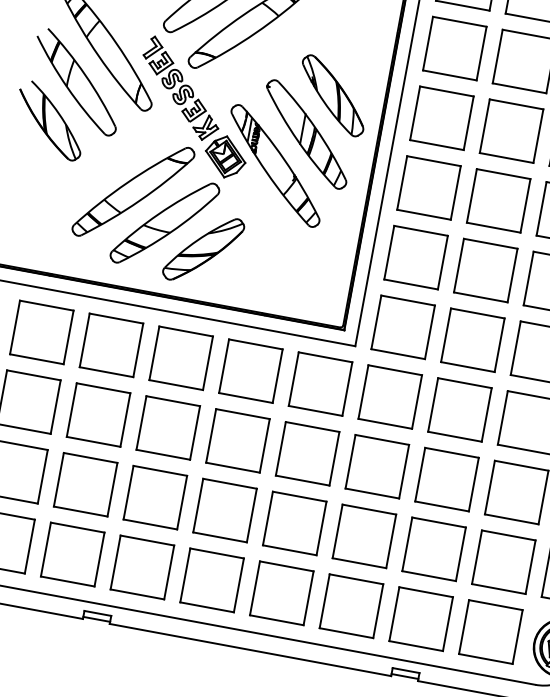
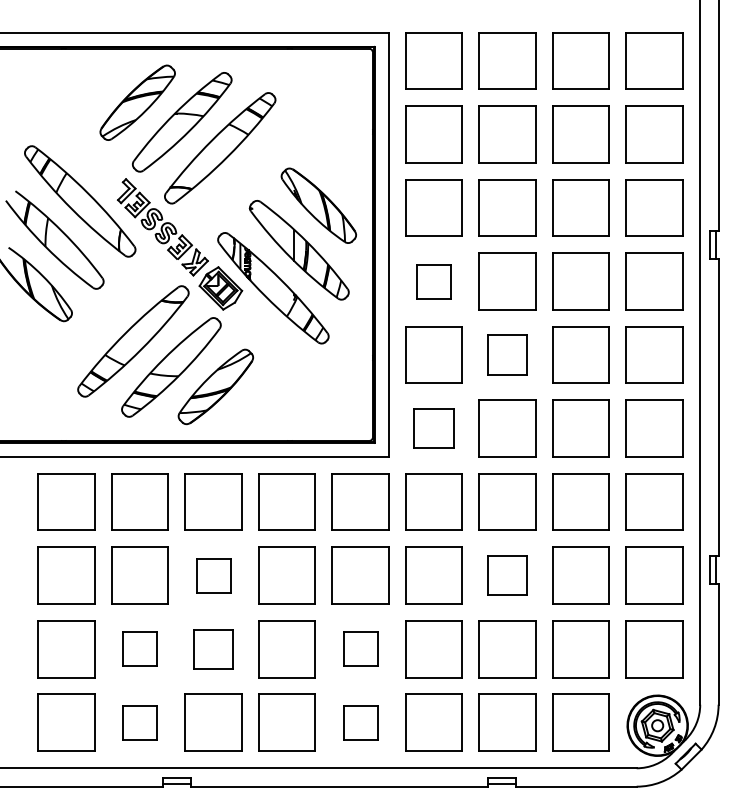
part: (428, 187) -> (433, 281), size x0.6
part: (485, 269) -> (507, 354), size x0.7
part: (402, 327) -> (433, 428), size x0.7
part: (168, 427) -> (213, 575), size x0.6
part: (446, 479) -> (507, 575), size x0.7
part: (85, 484) -> (139, 649), size x0.6
part: (155, 497) -> (213, 649), size x0.7
part: (294, 523) -> (360, 649), size x0.6
part: (72, 554) -> (139, 722), size x0.6
part: (281, 592) -> (360, 722), size x0.6

